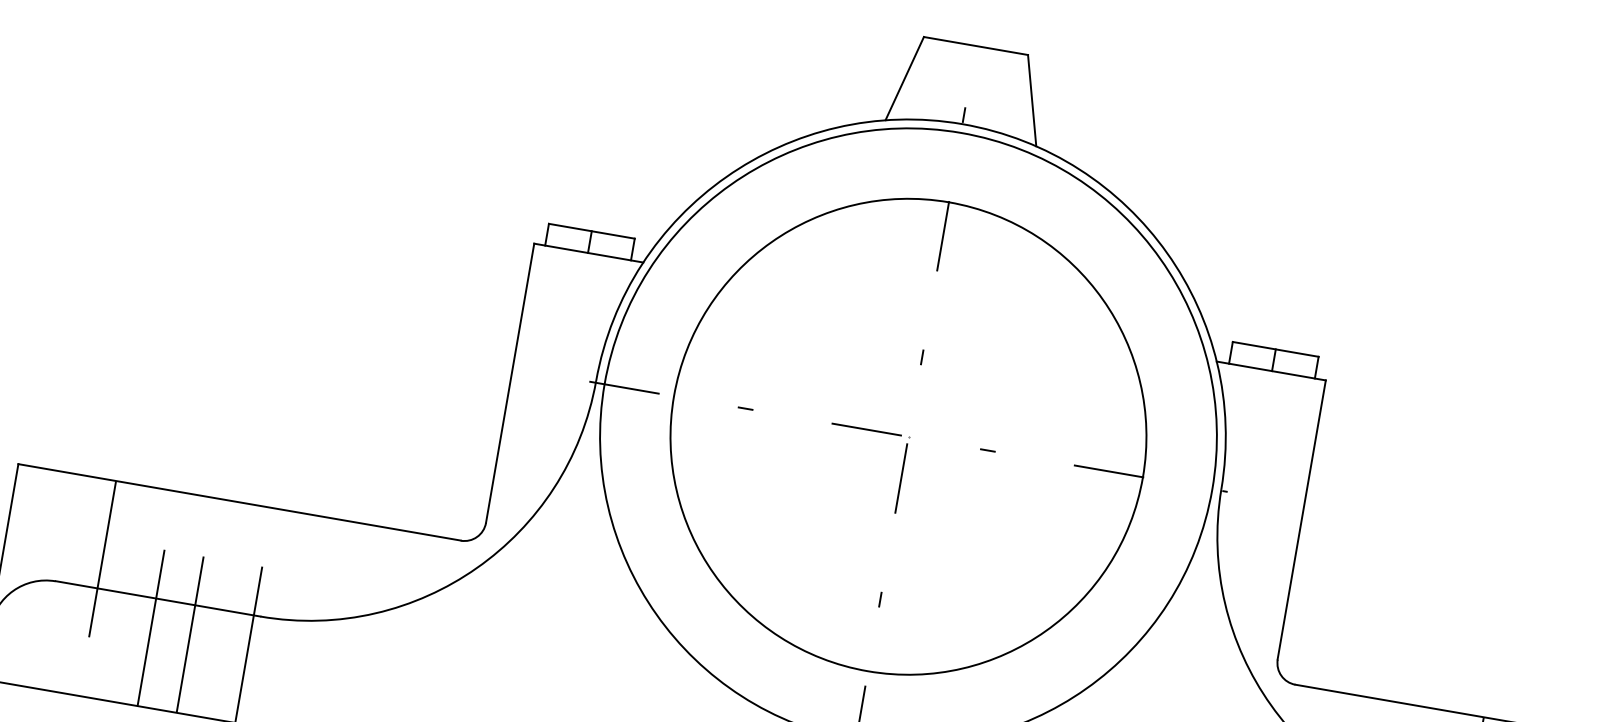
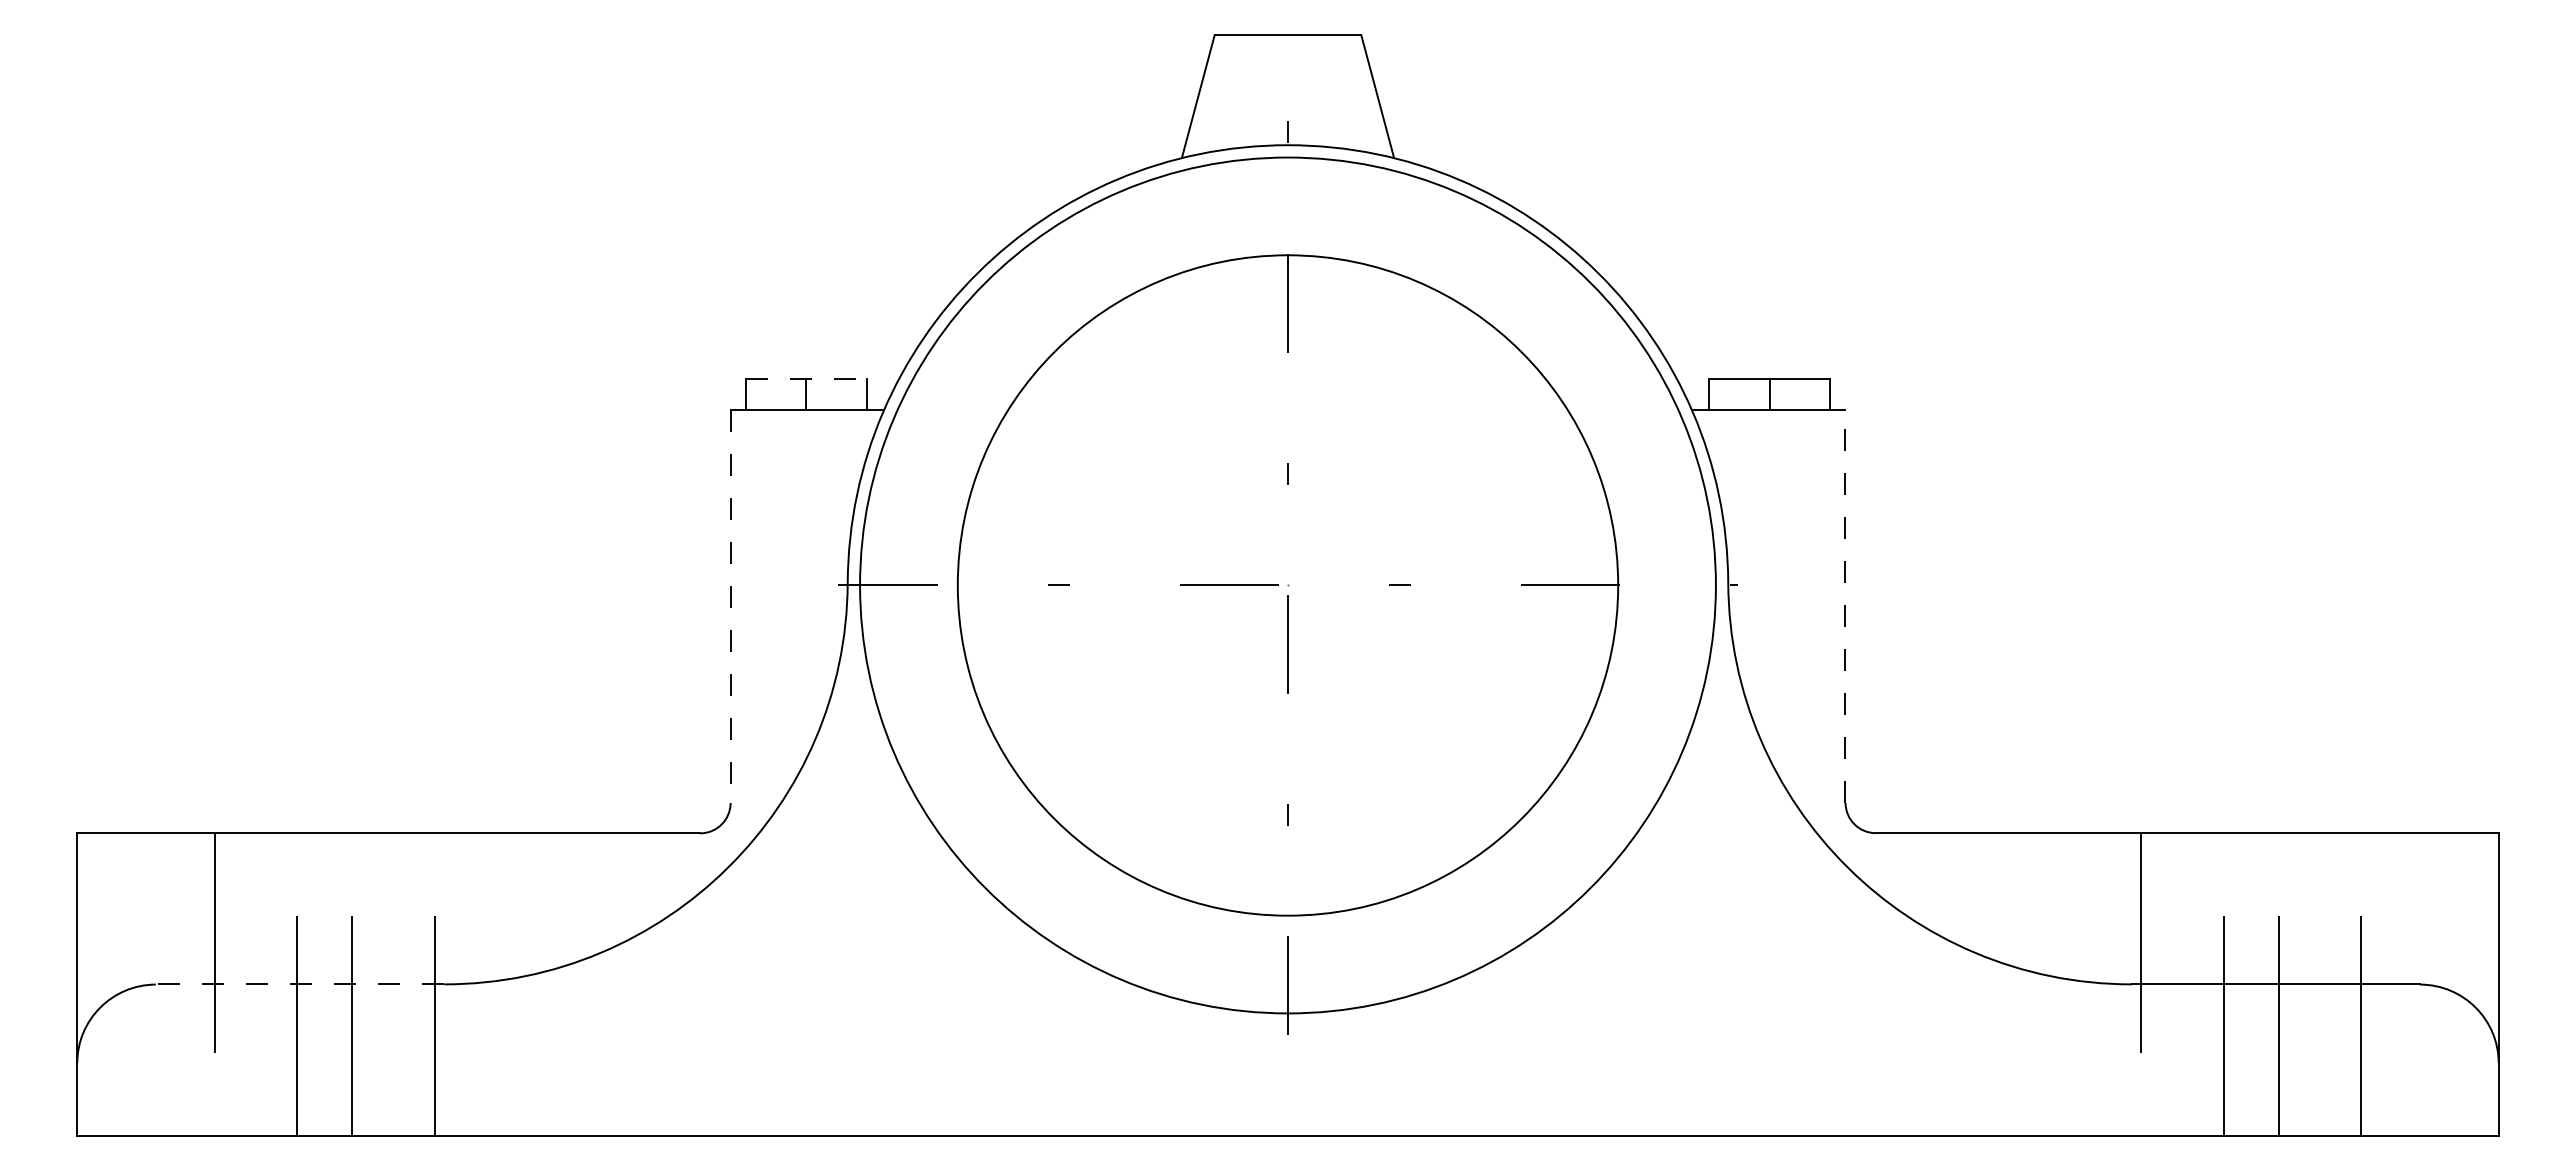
line: (591, 231) -> (806, 379), solid -> dashed
line: (510, 383) -> (730, 606), solid -> dashed
line: (1301, 520) -> (1845, 606), solid -> dashed
line: (157, 598) -> (299, 984), solid -> dashed

